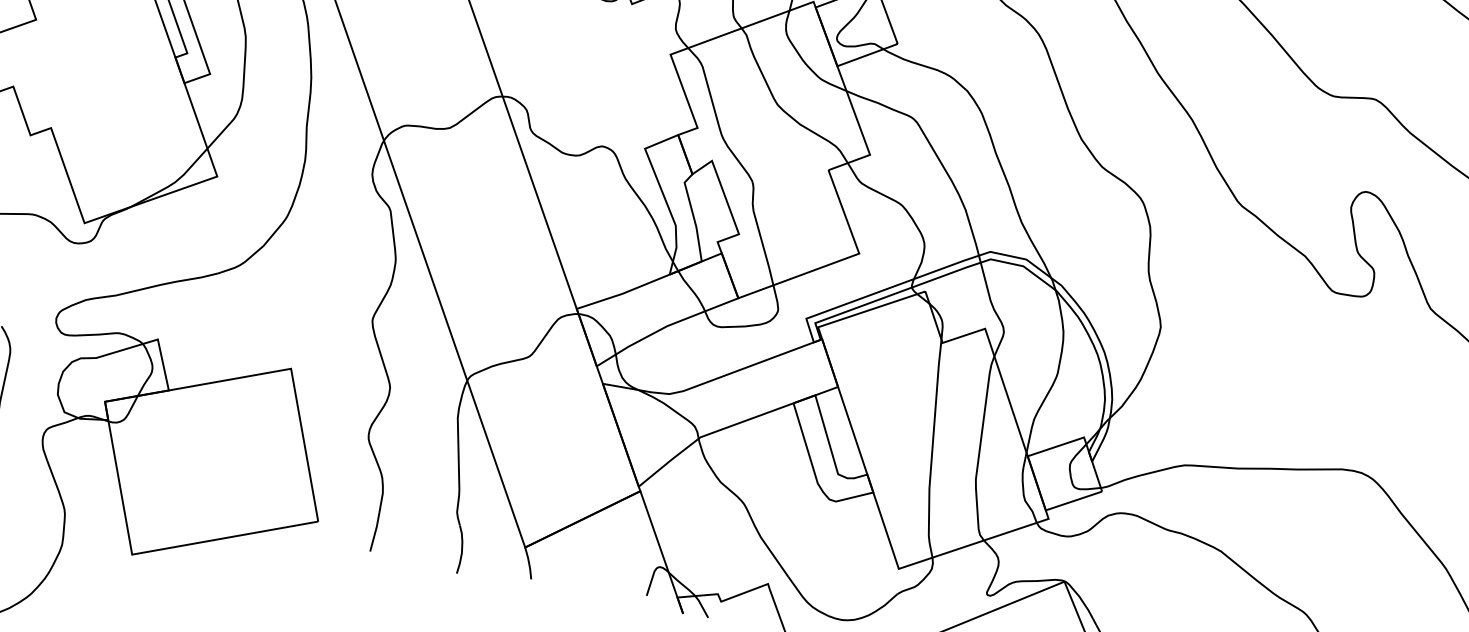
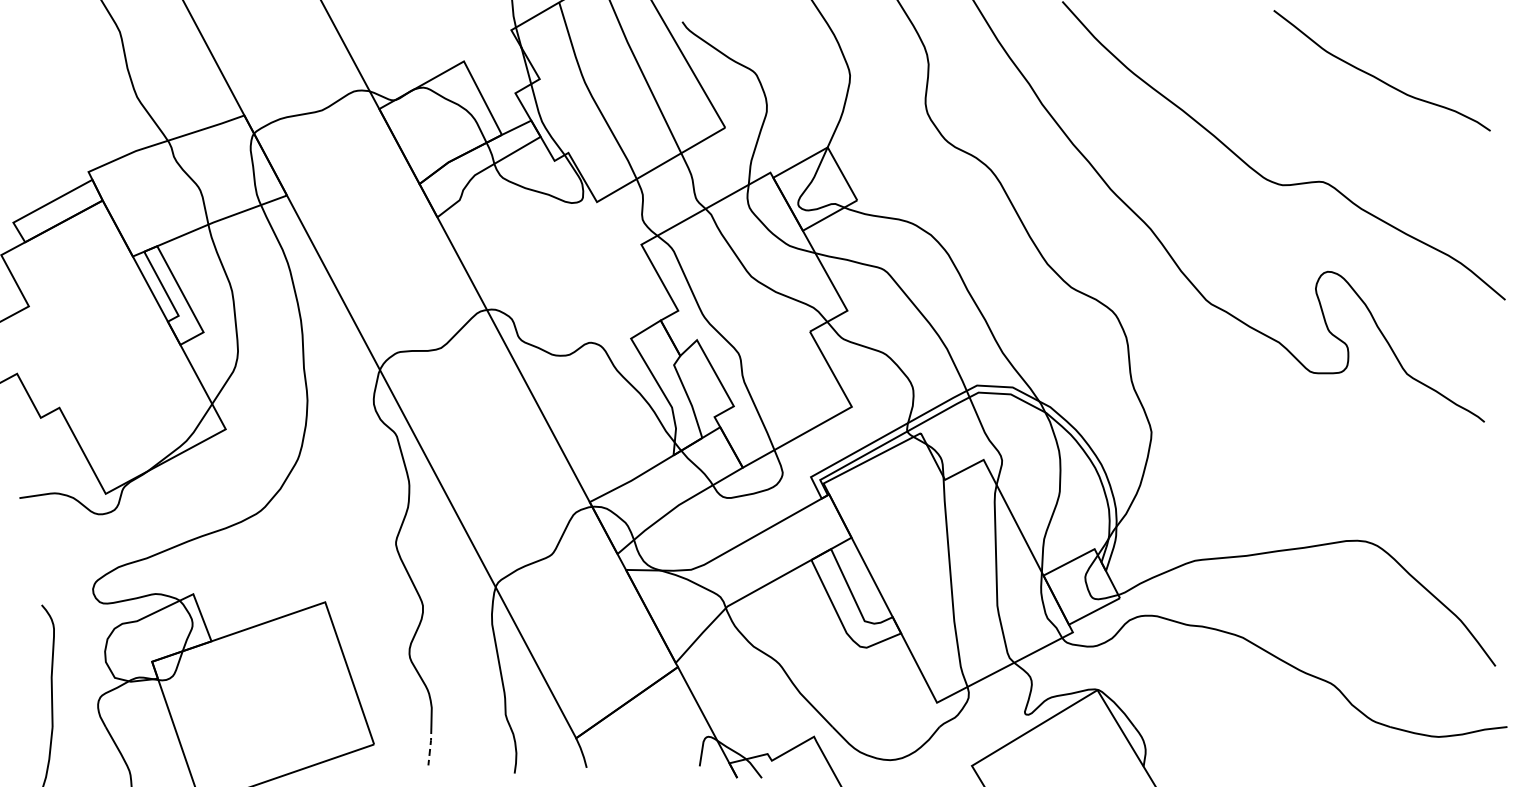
line: (375, 532) -> (430, 746), solid -> dashed

